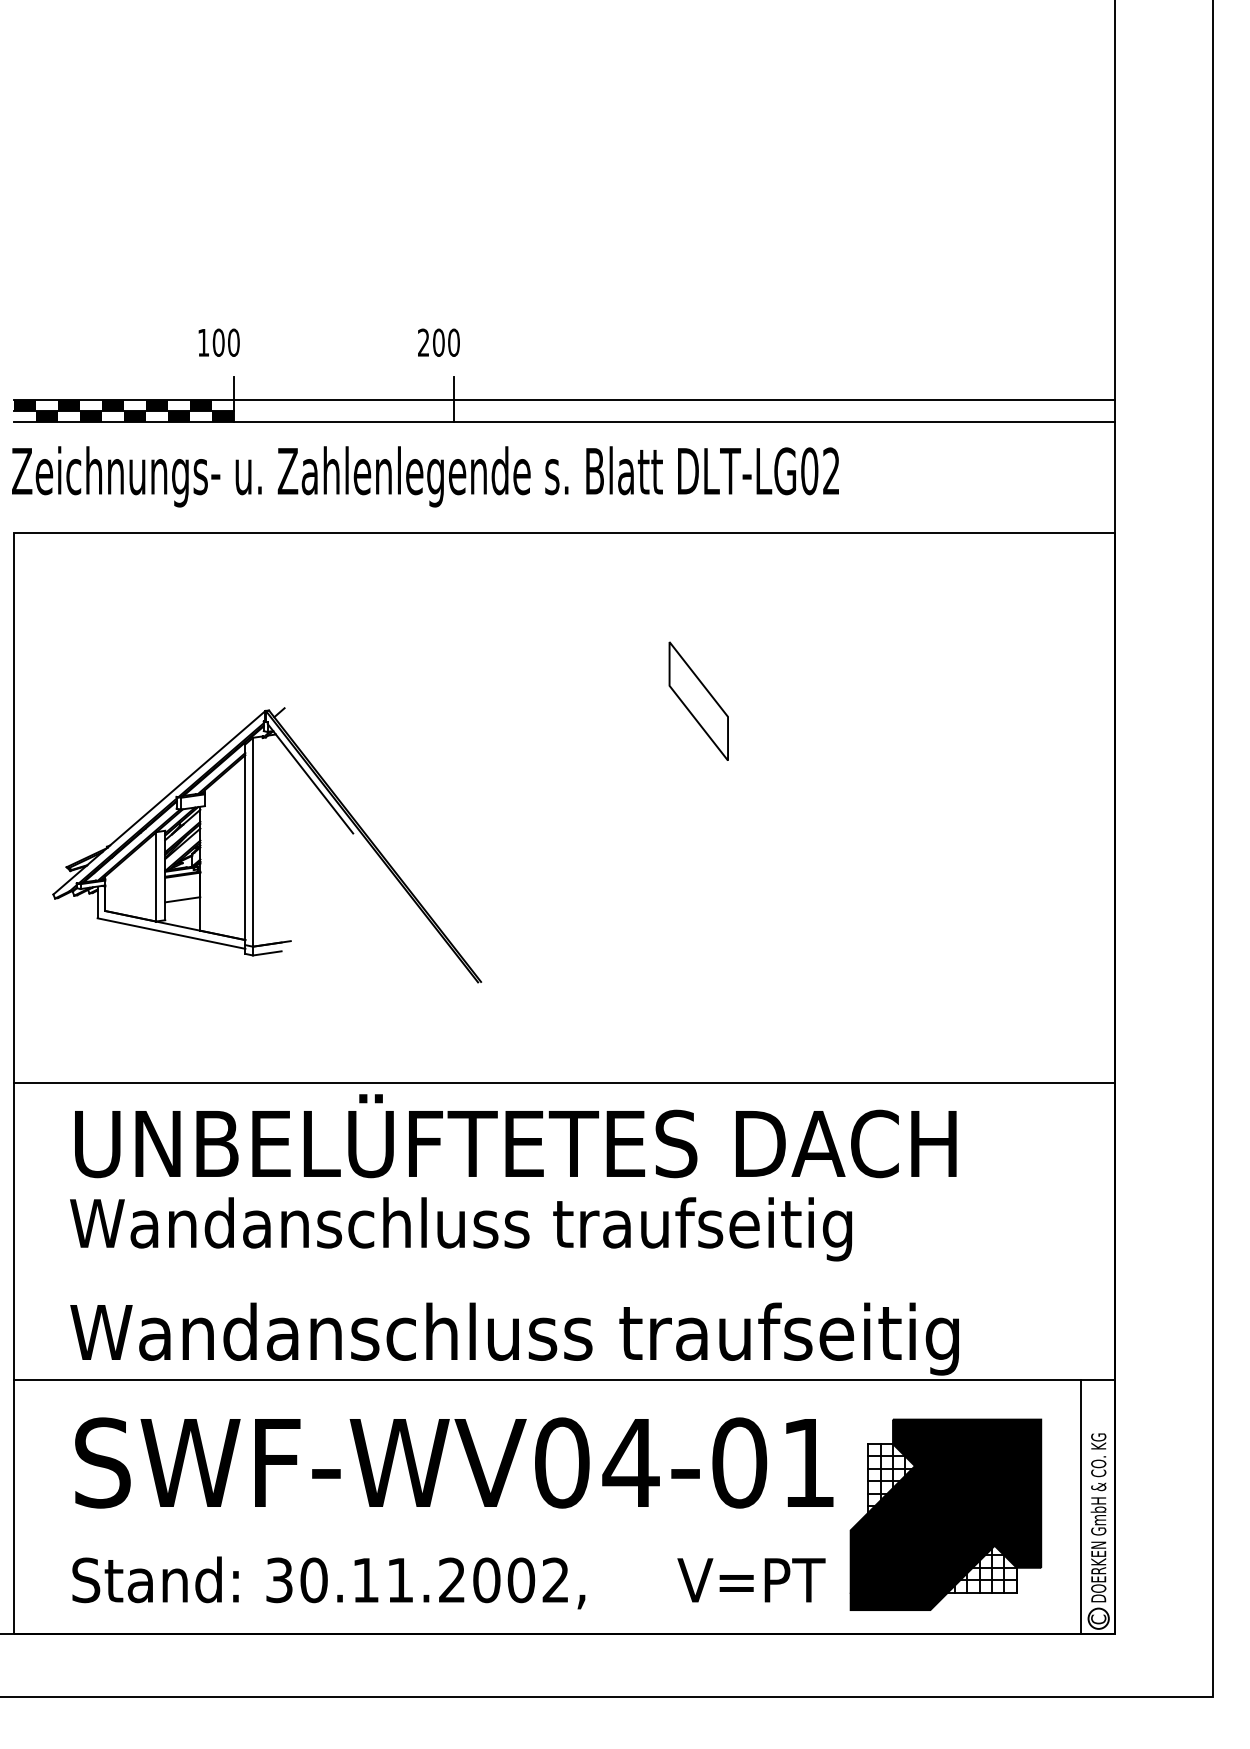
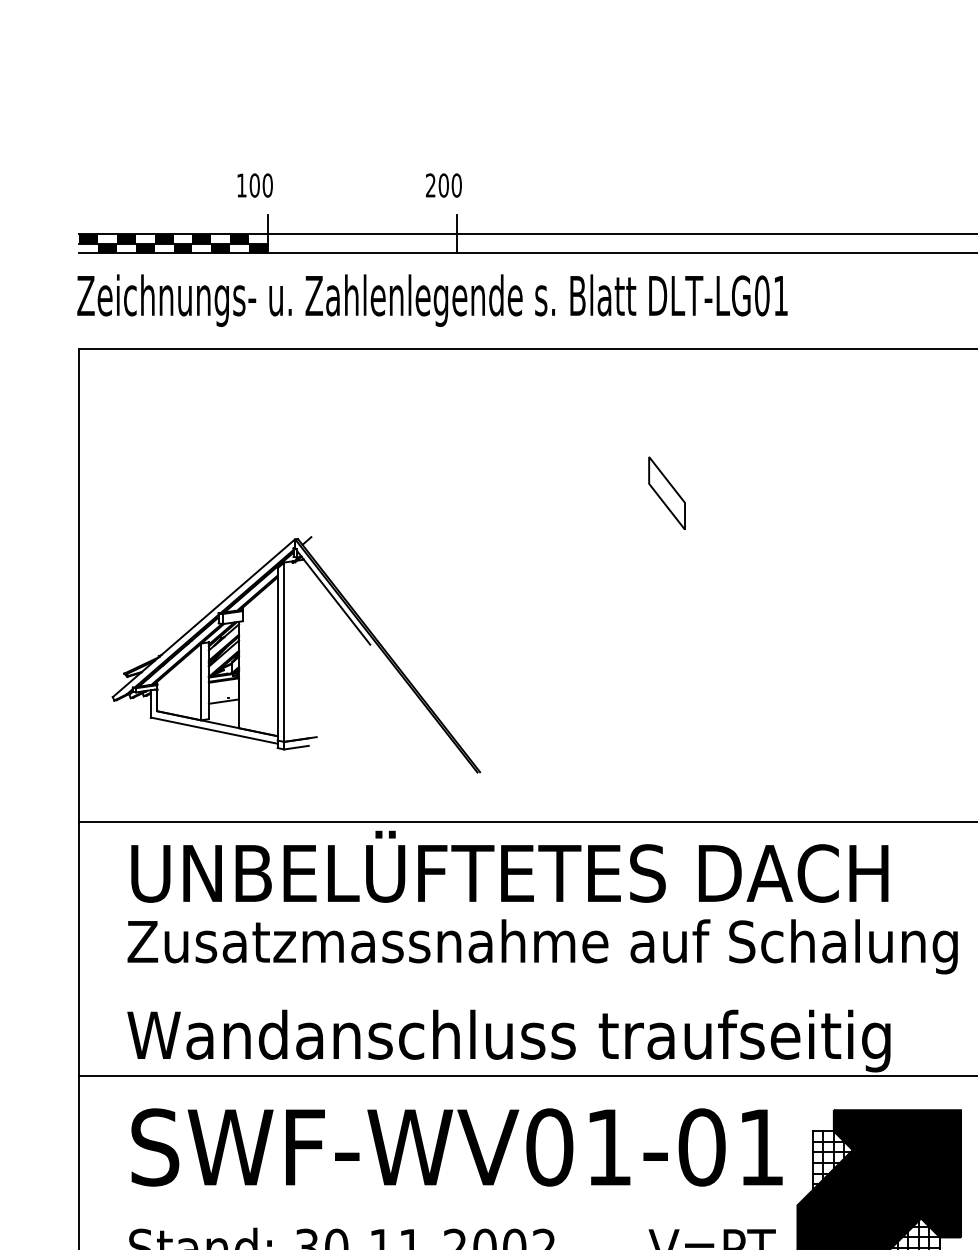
text: (831, 470) -> (780, 295), DLT-LG02 -> DLT-LG01
part: (698, 700) -> (666, 492), size x0.71
part: (253, 845) -> (284, 655), moved
text: (553, 1229) -> (542, 946), Wandanschluss traufseitig -> Zusatzmassnahme auf Schalung
text: (630, 1462) -> (608, 1147), SWF-WV04-01 -> SWF-WV01-01

